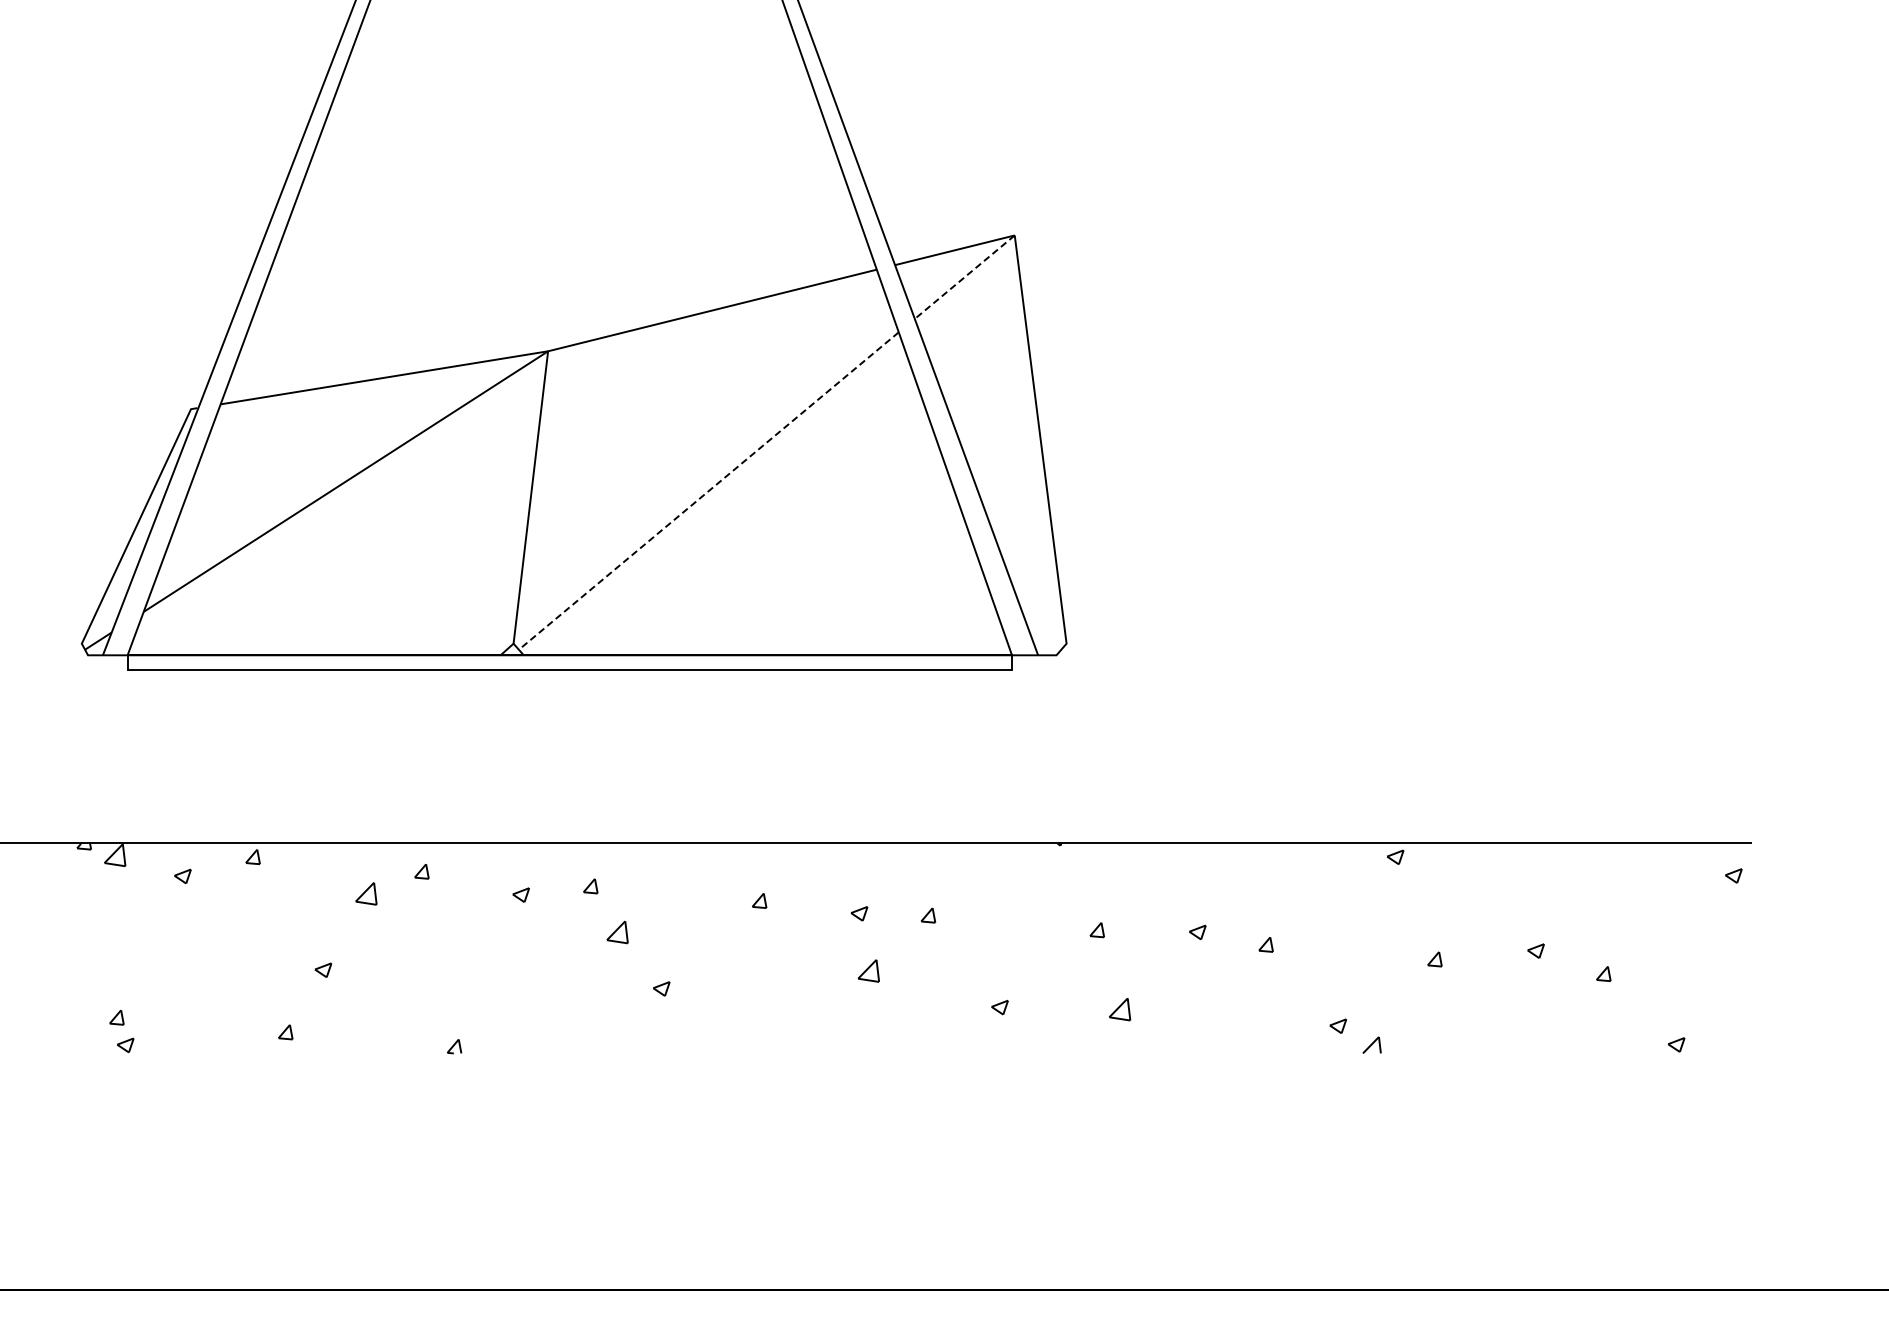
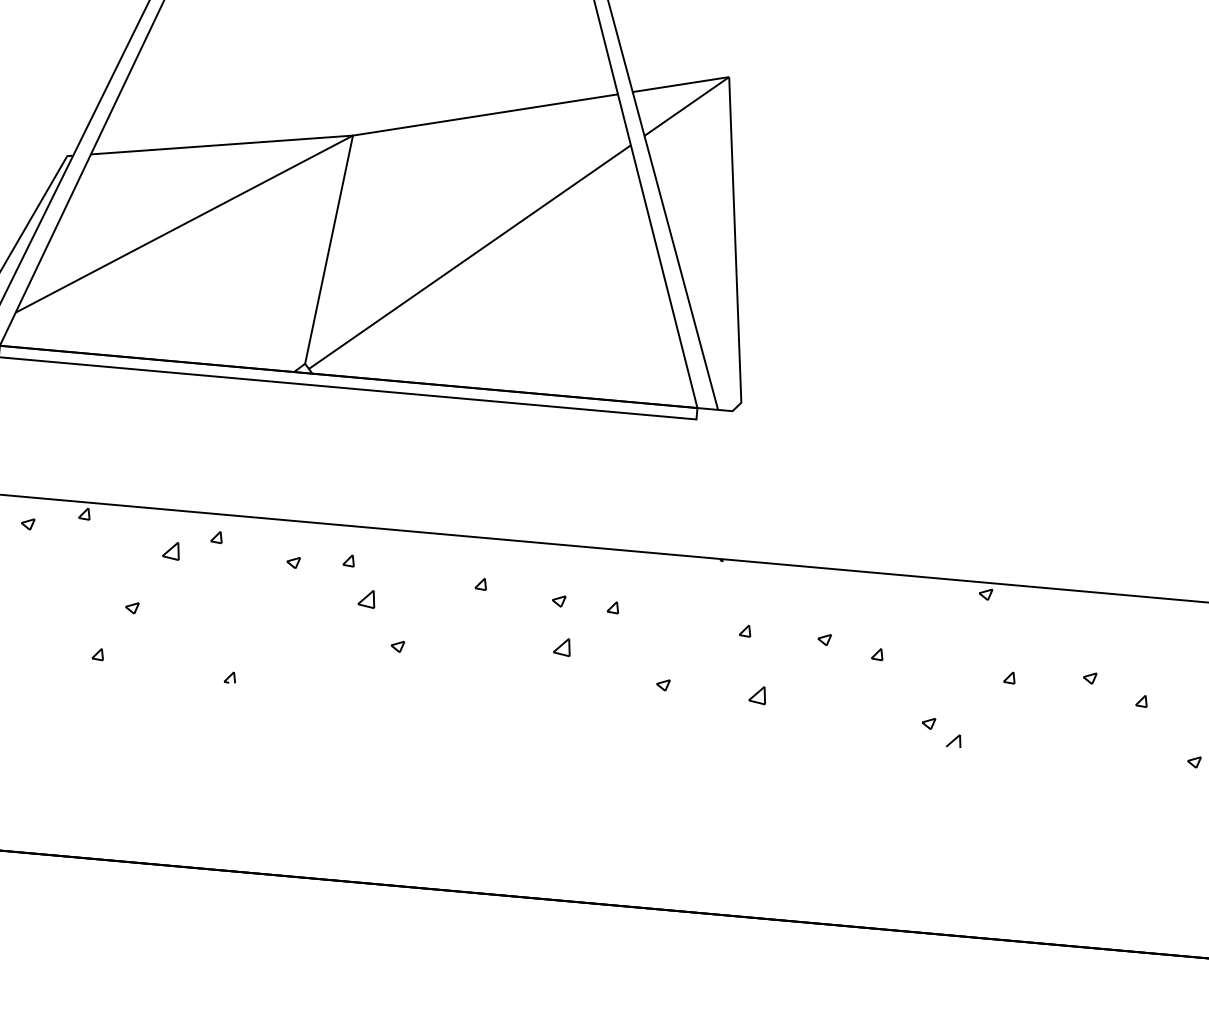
line: (964, 277) -> (686, 106), dashed -> solid
line: (708, 491) -> (469, 257), dashed -> solid

